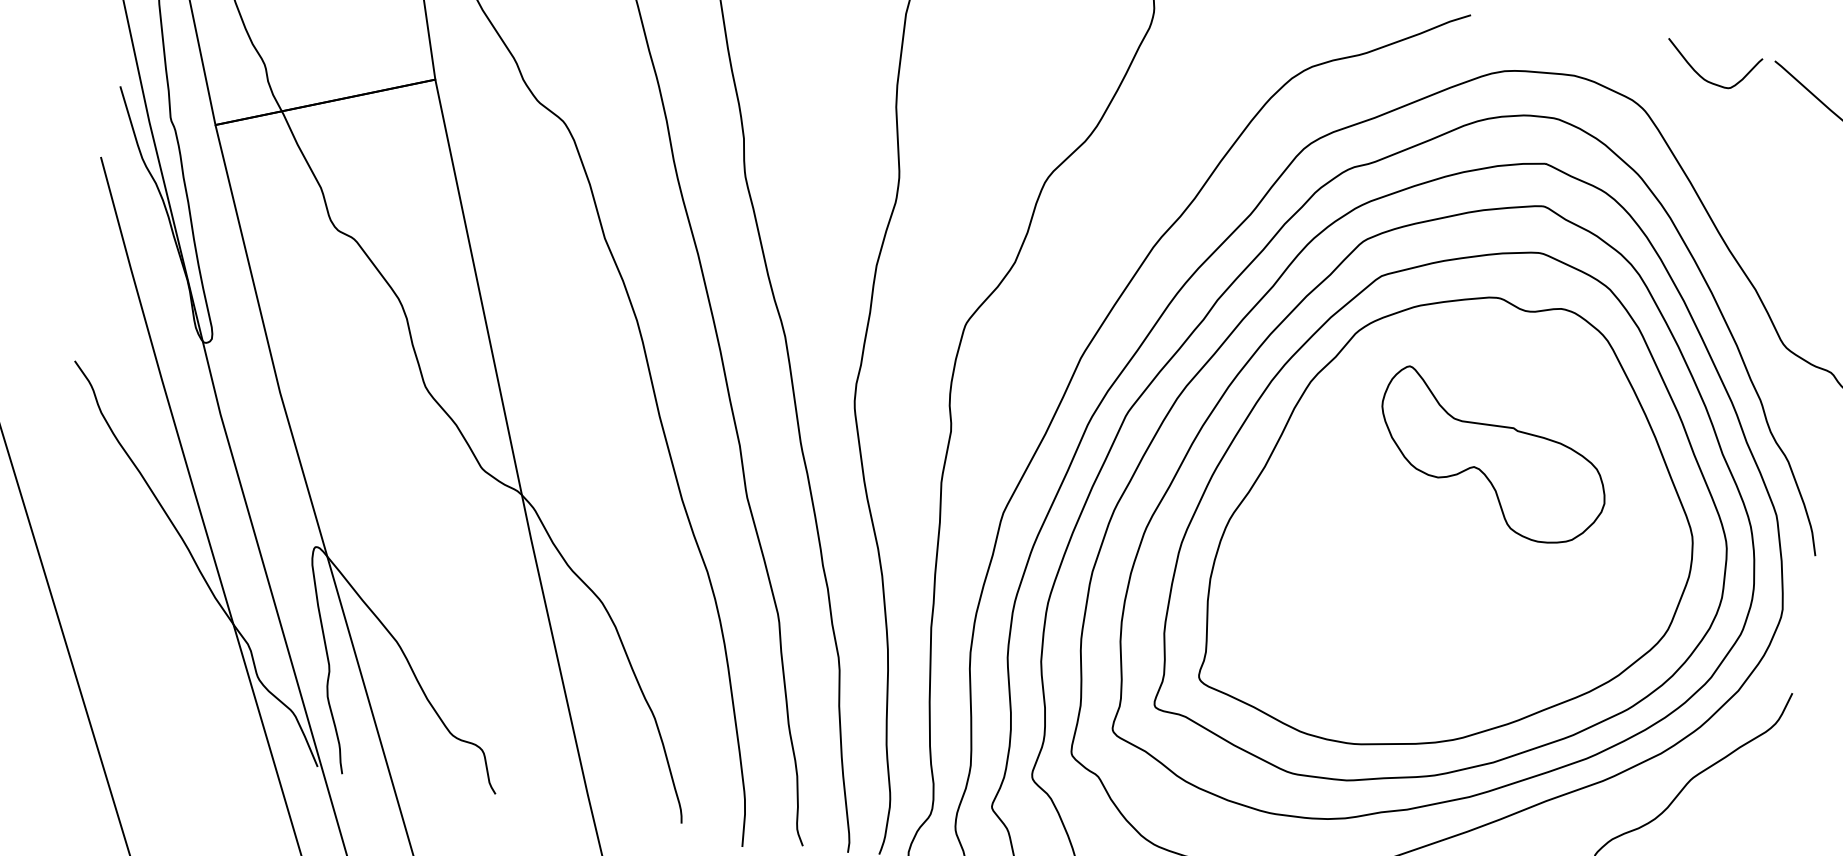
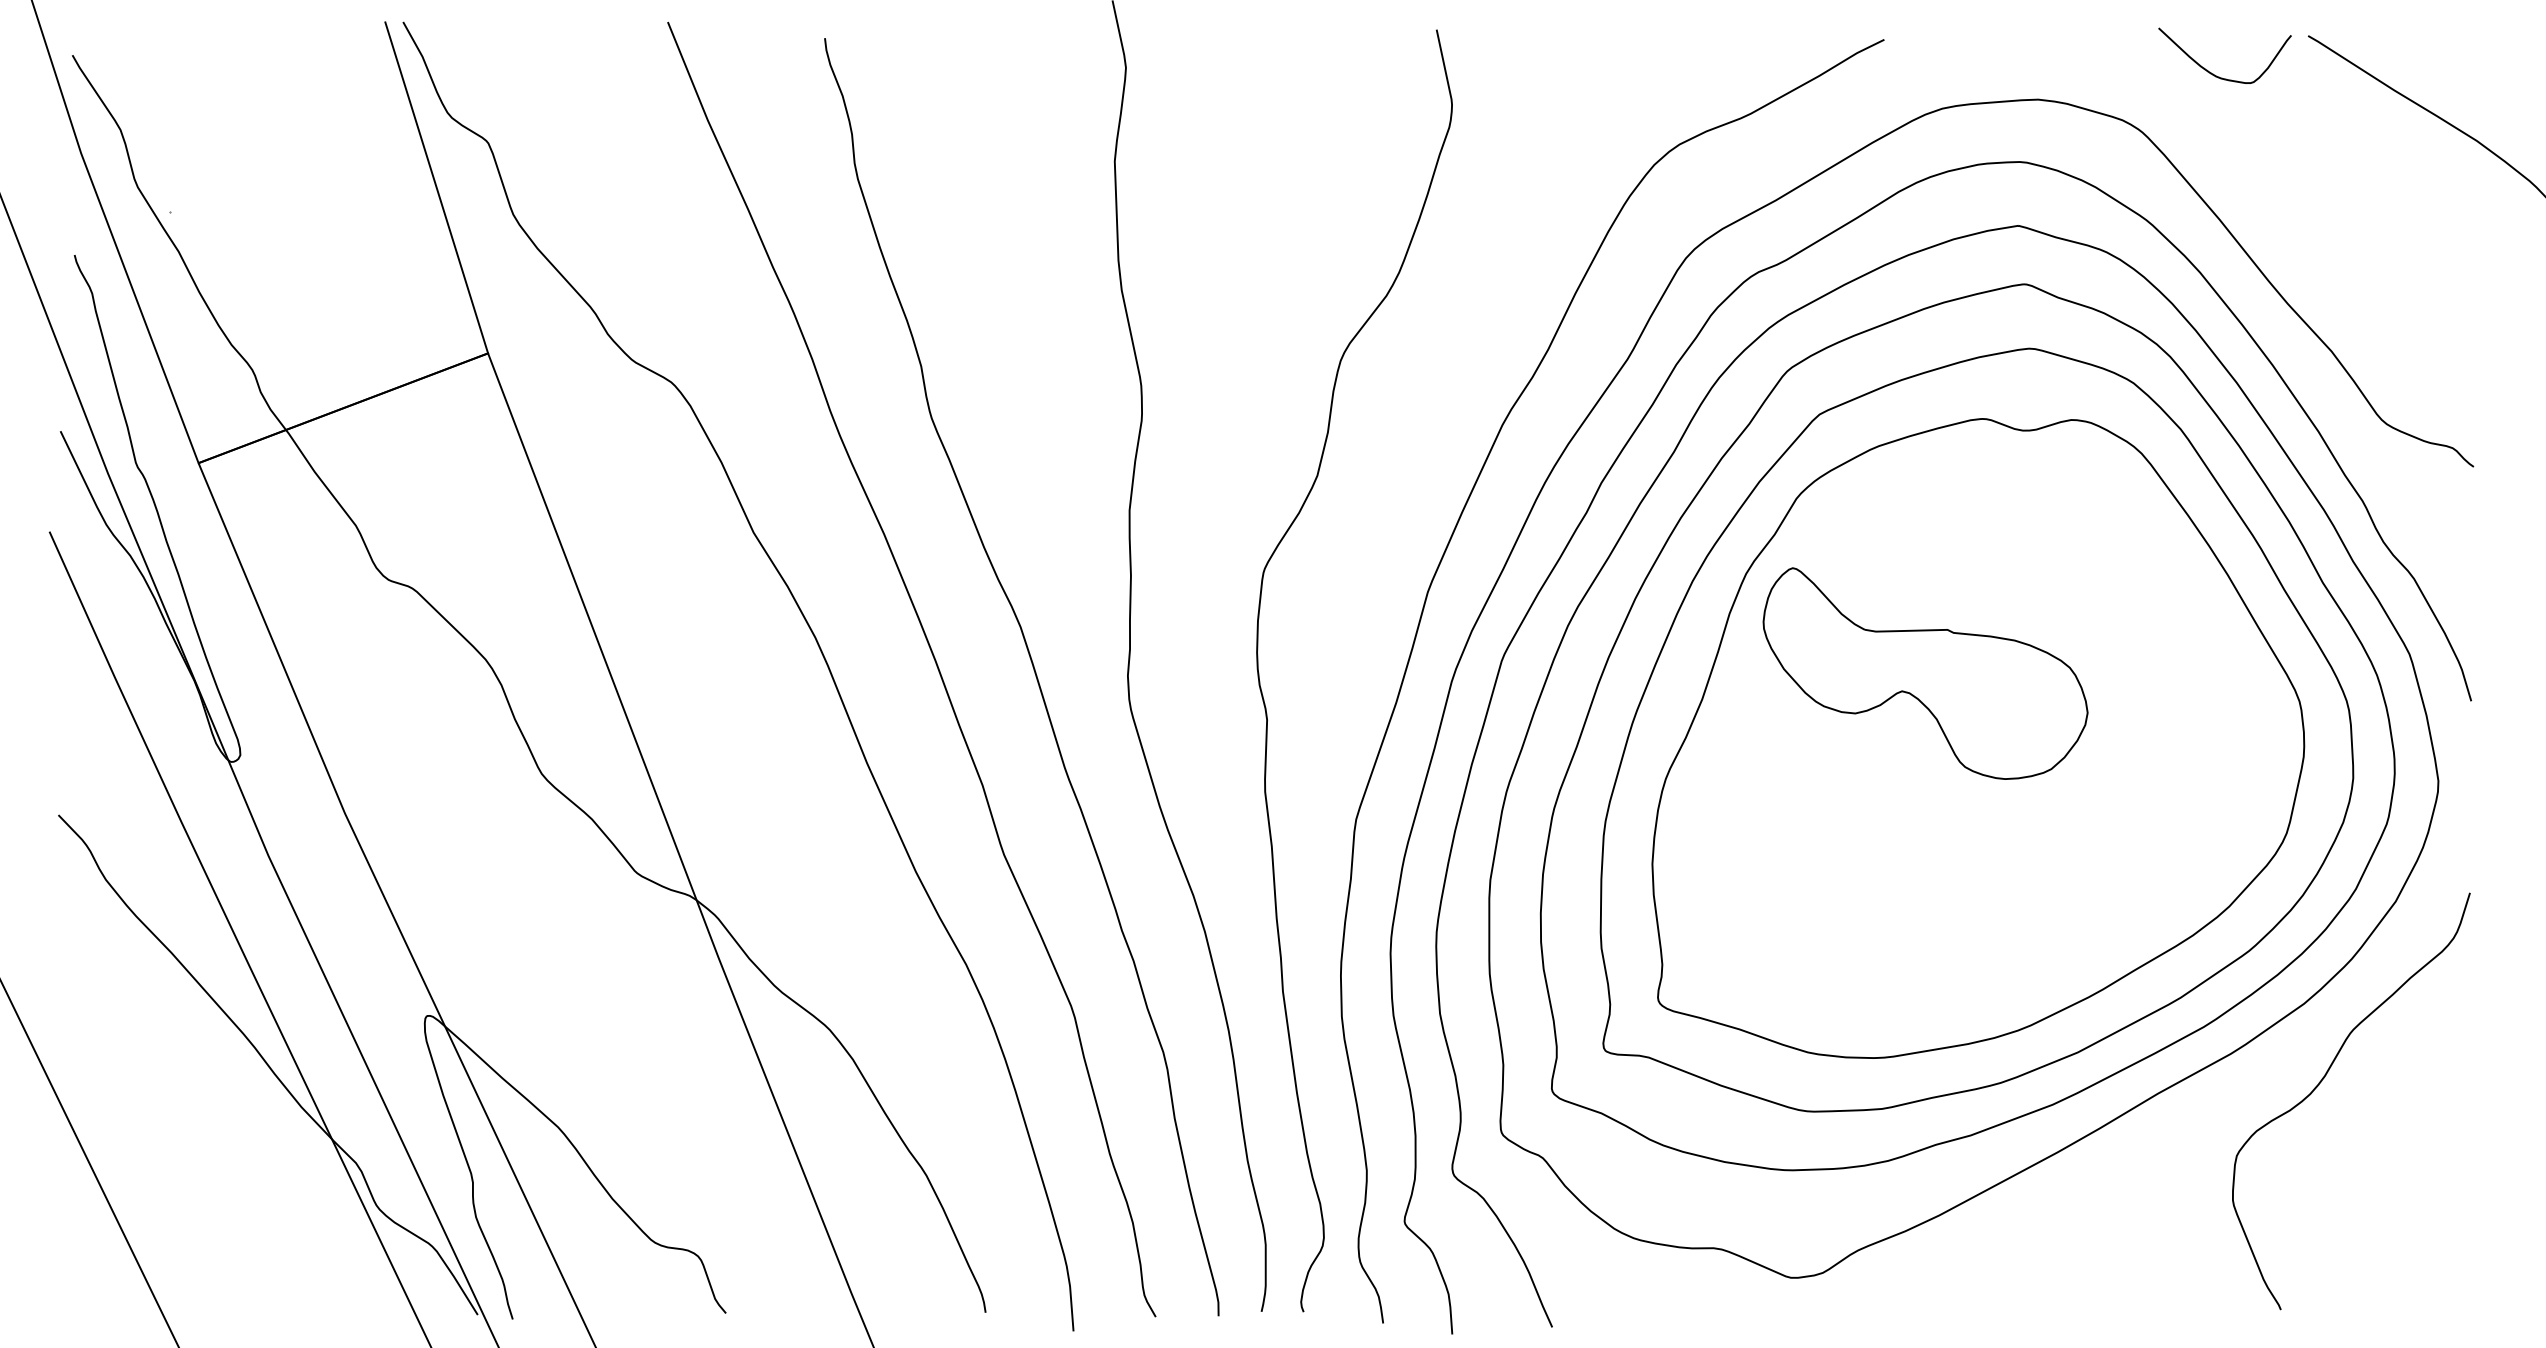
part: (1492, 456) -> (1925, 673), moved

